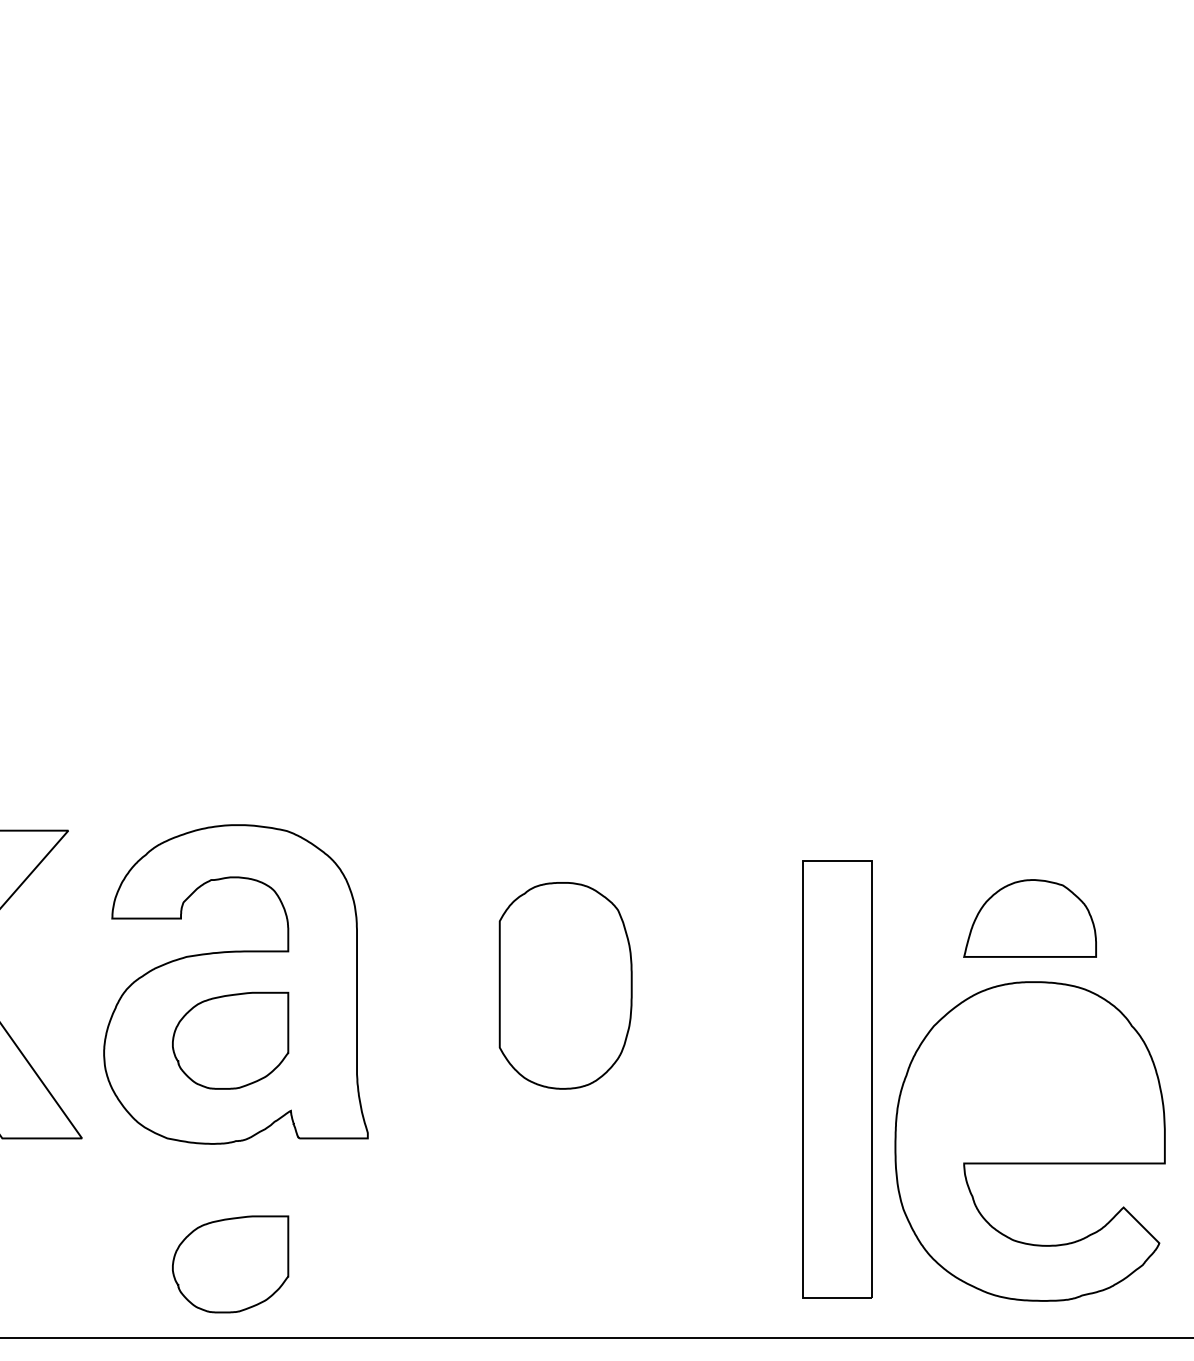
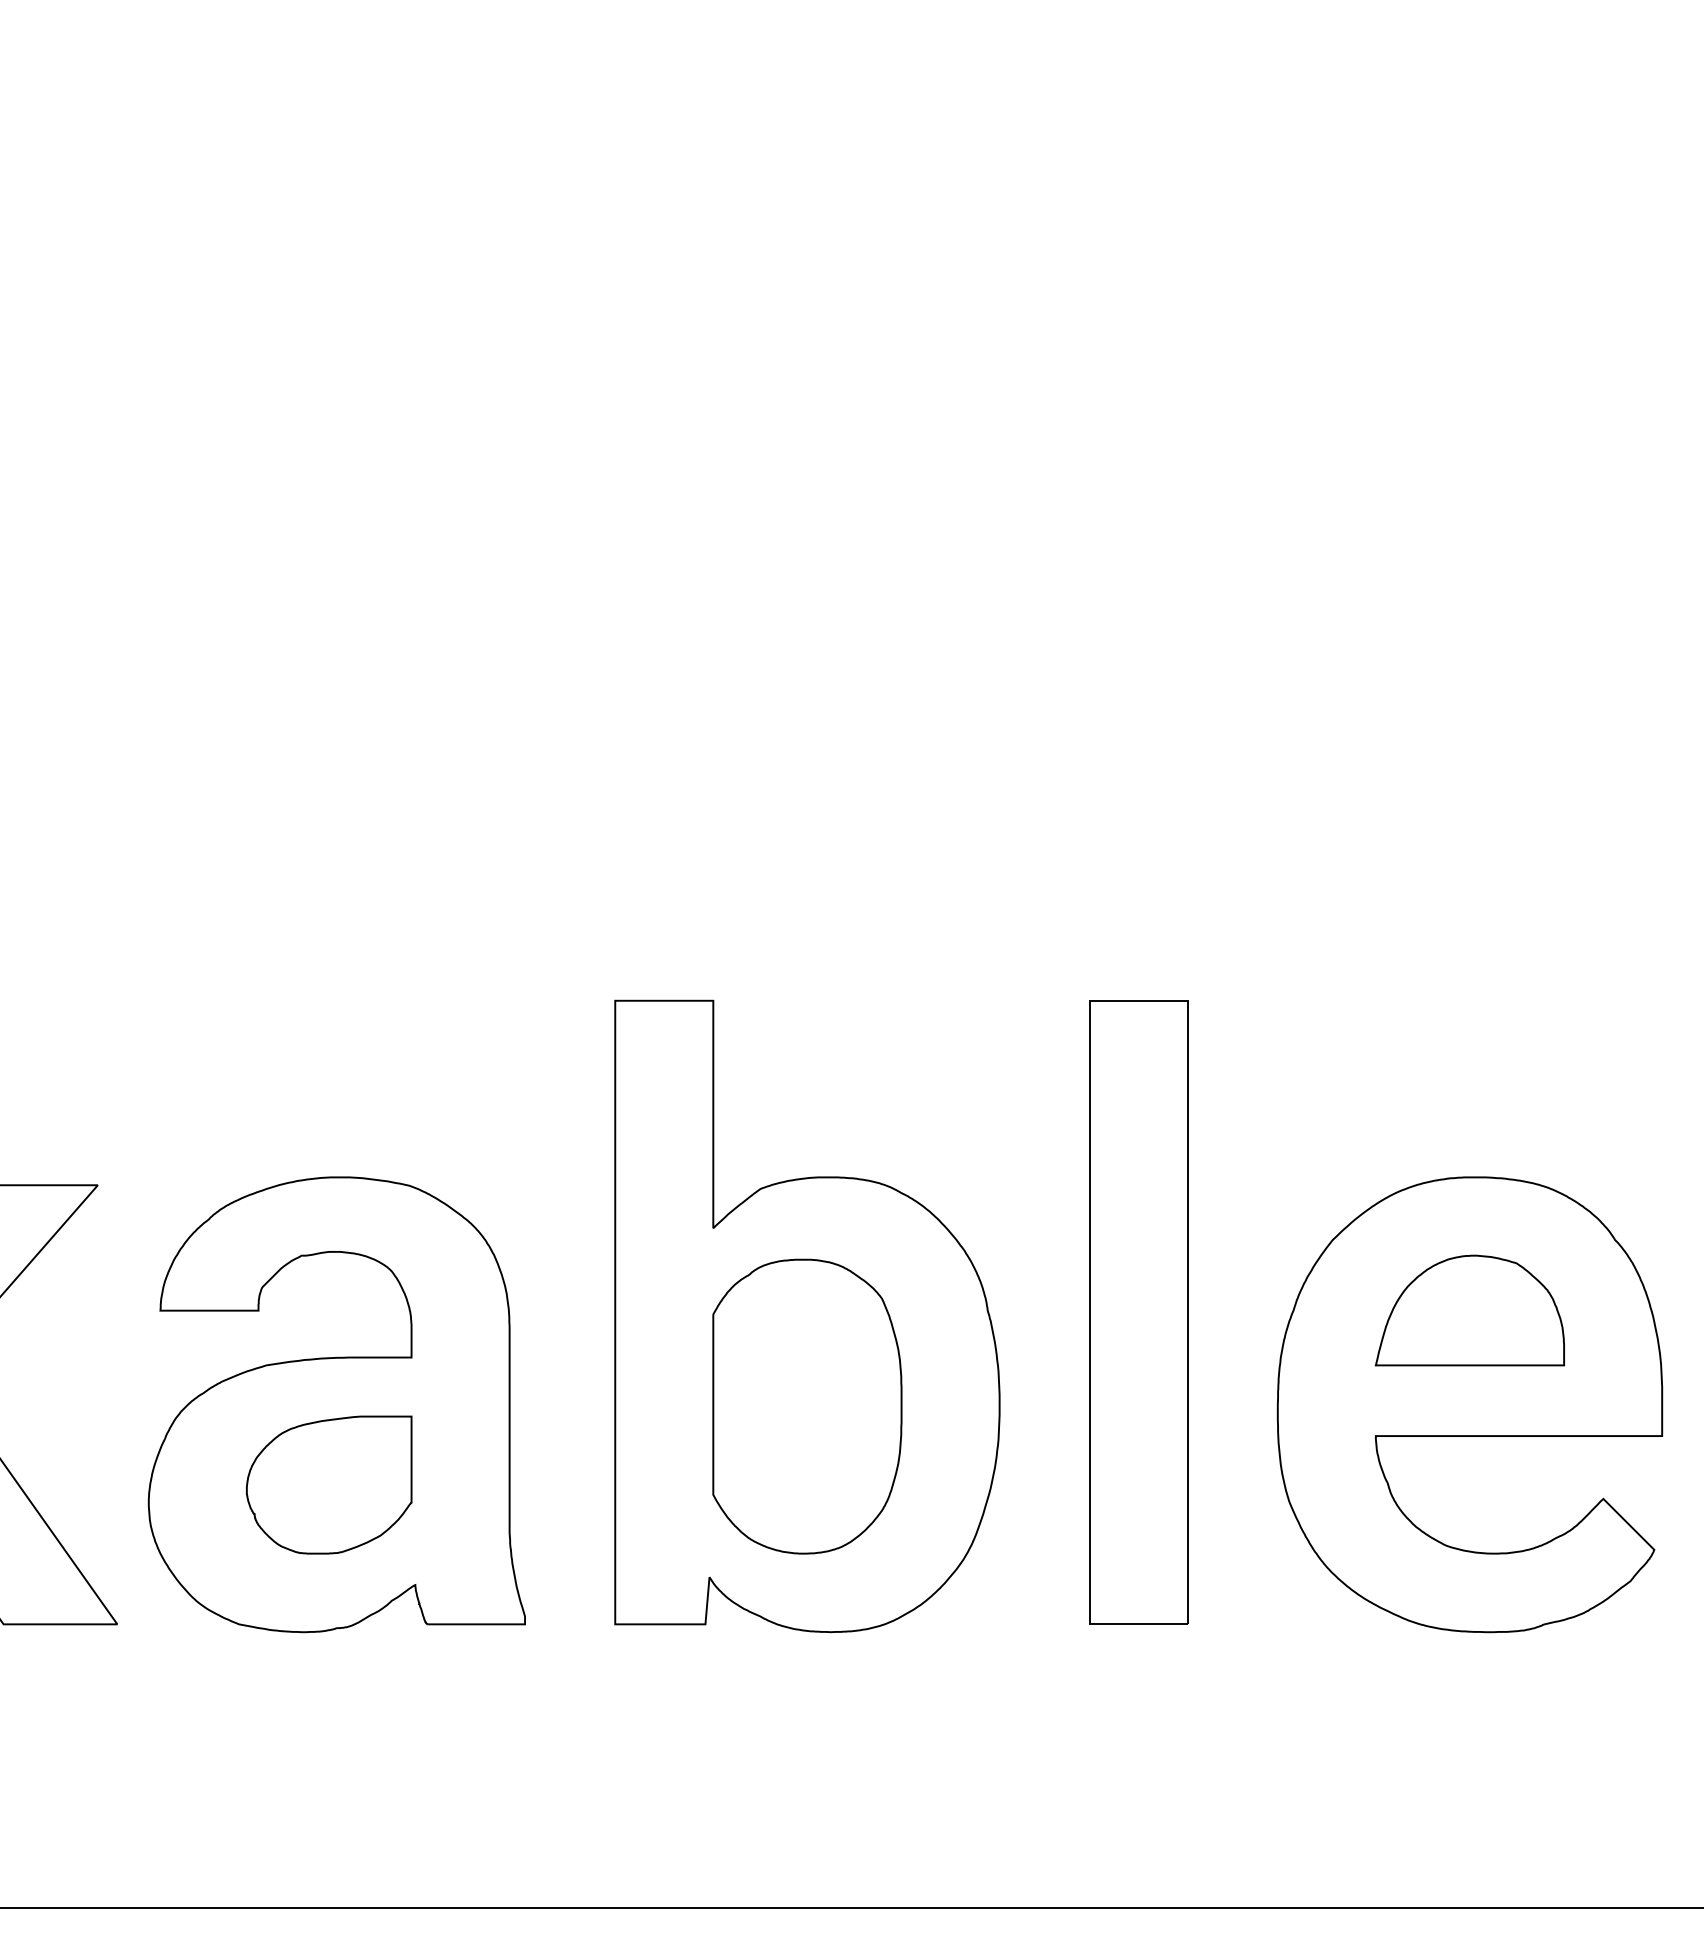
part: (565, 922) -> (807, 1316), added
part: (837, 1079) -> (1138, 1312), moved
part: (1029, 1141) -> (1469, 1404), moved
part: (230, 1263) -> (329, 1803), removed

